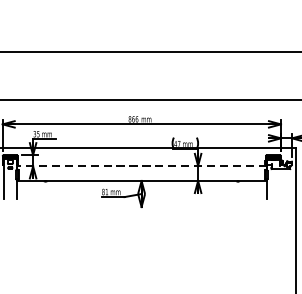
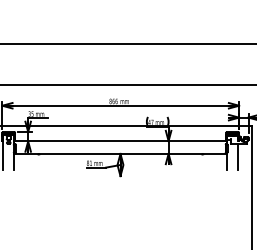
line: (141, 166) -> (120, 141), dashed -> solid
line: (280, 184) -> (238, 156), added

